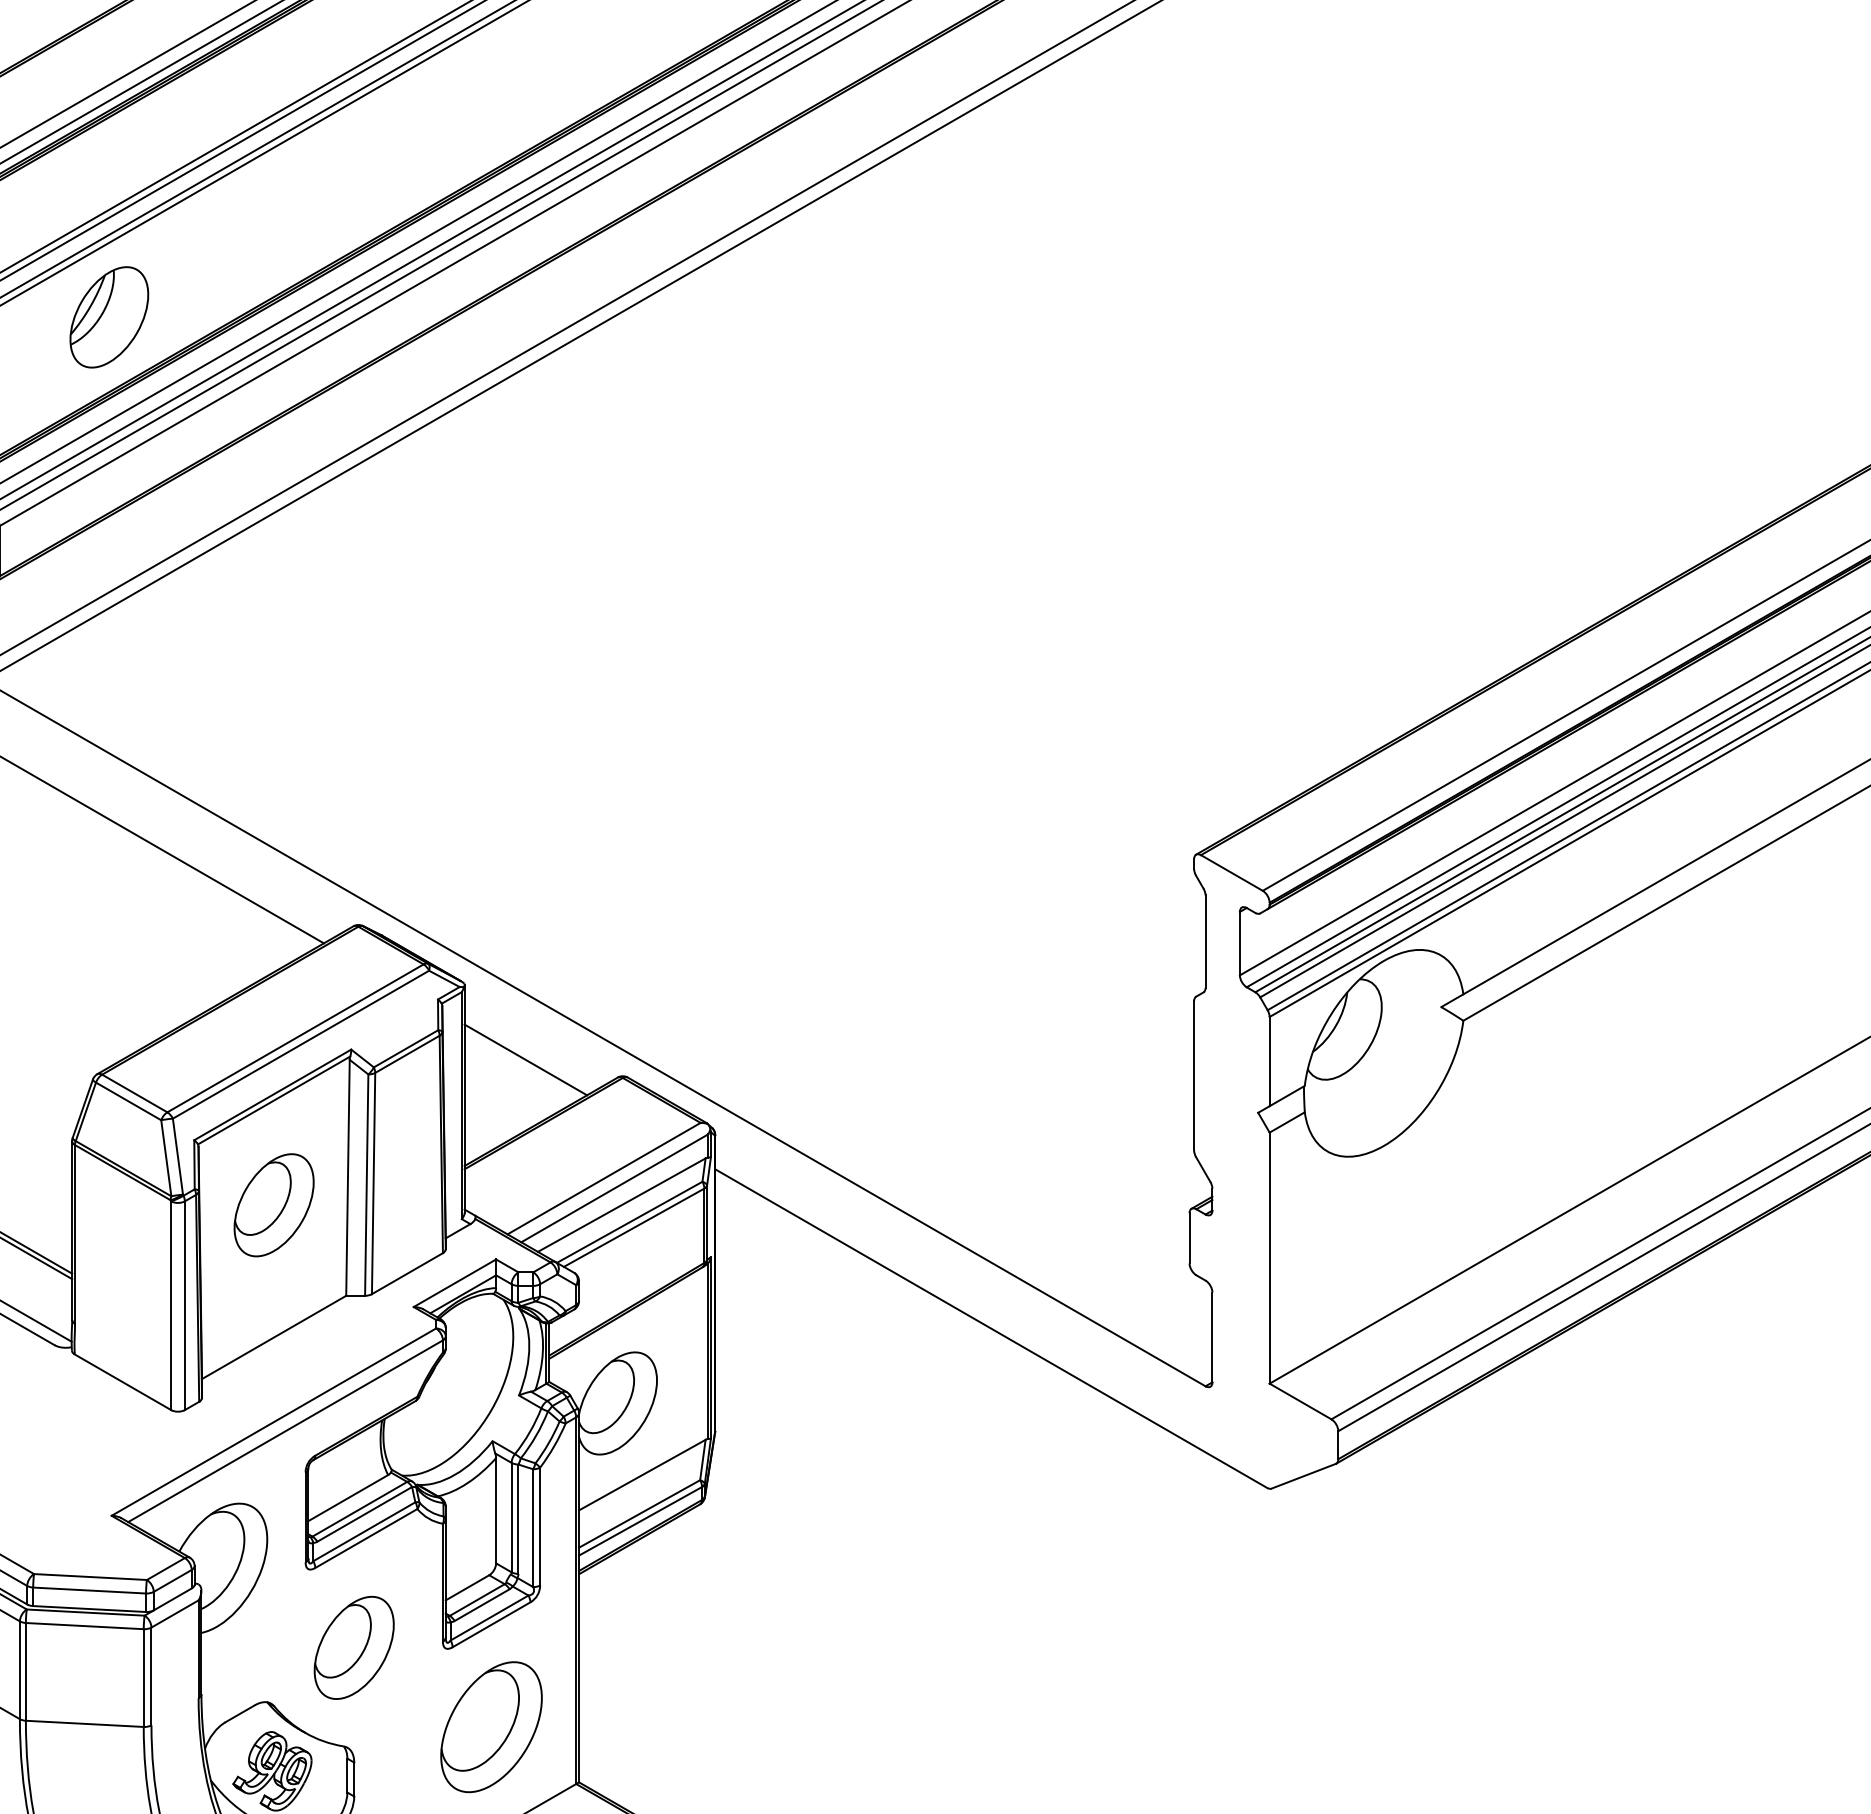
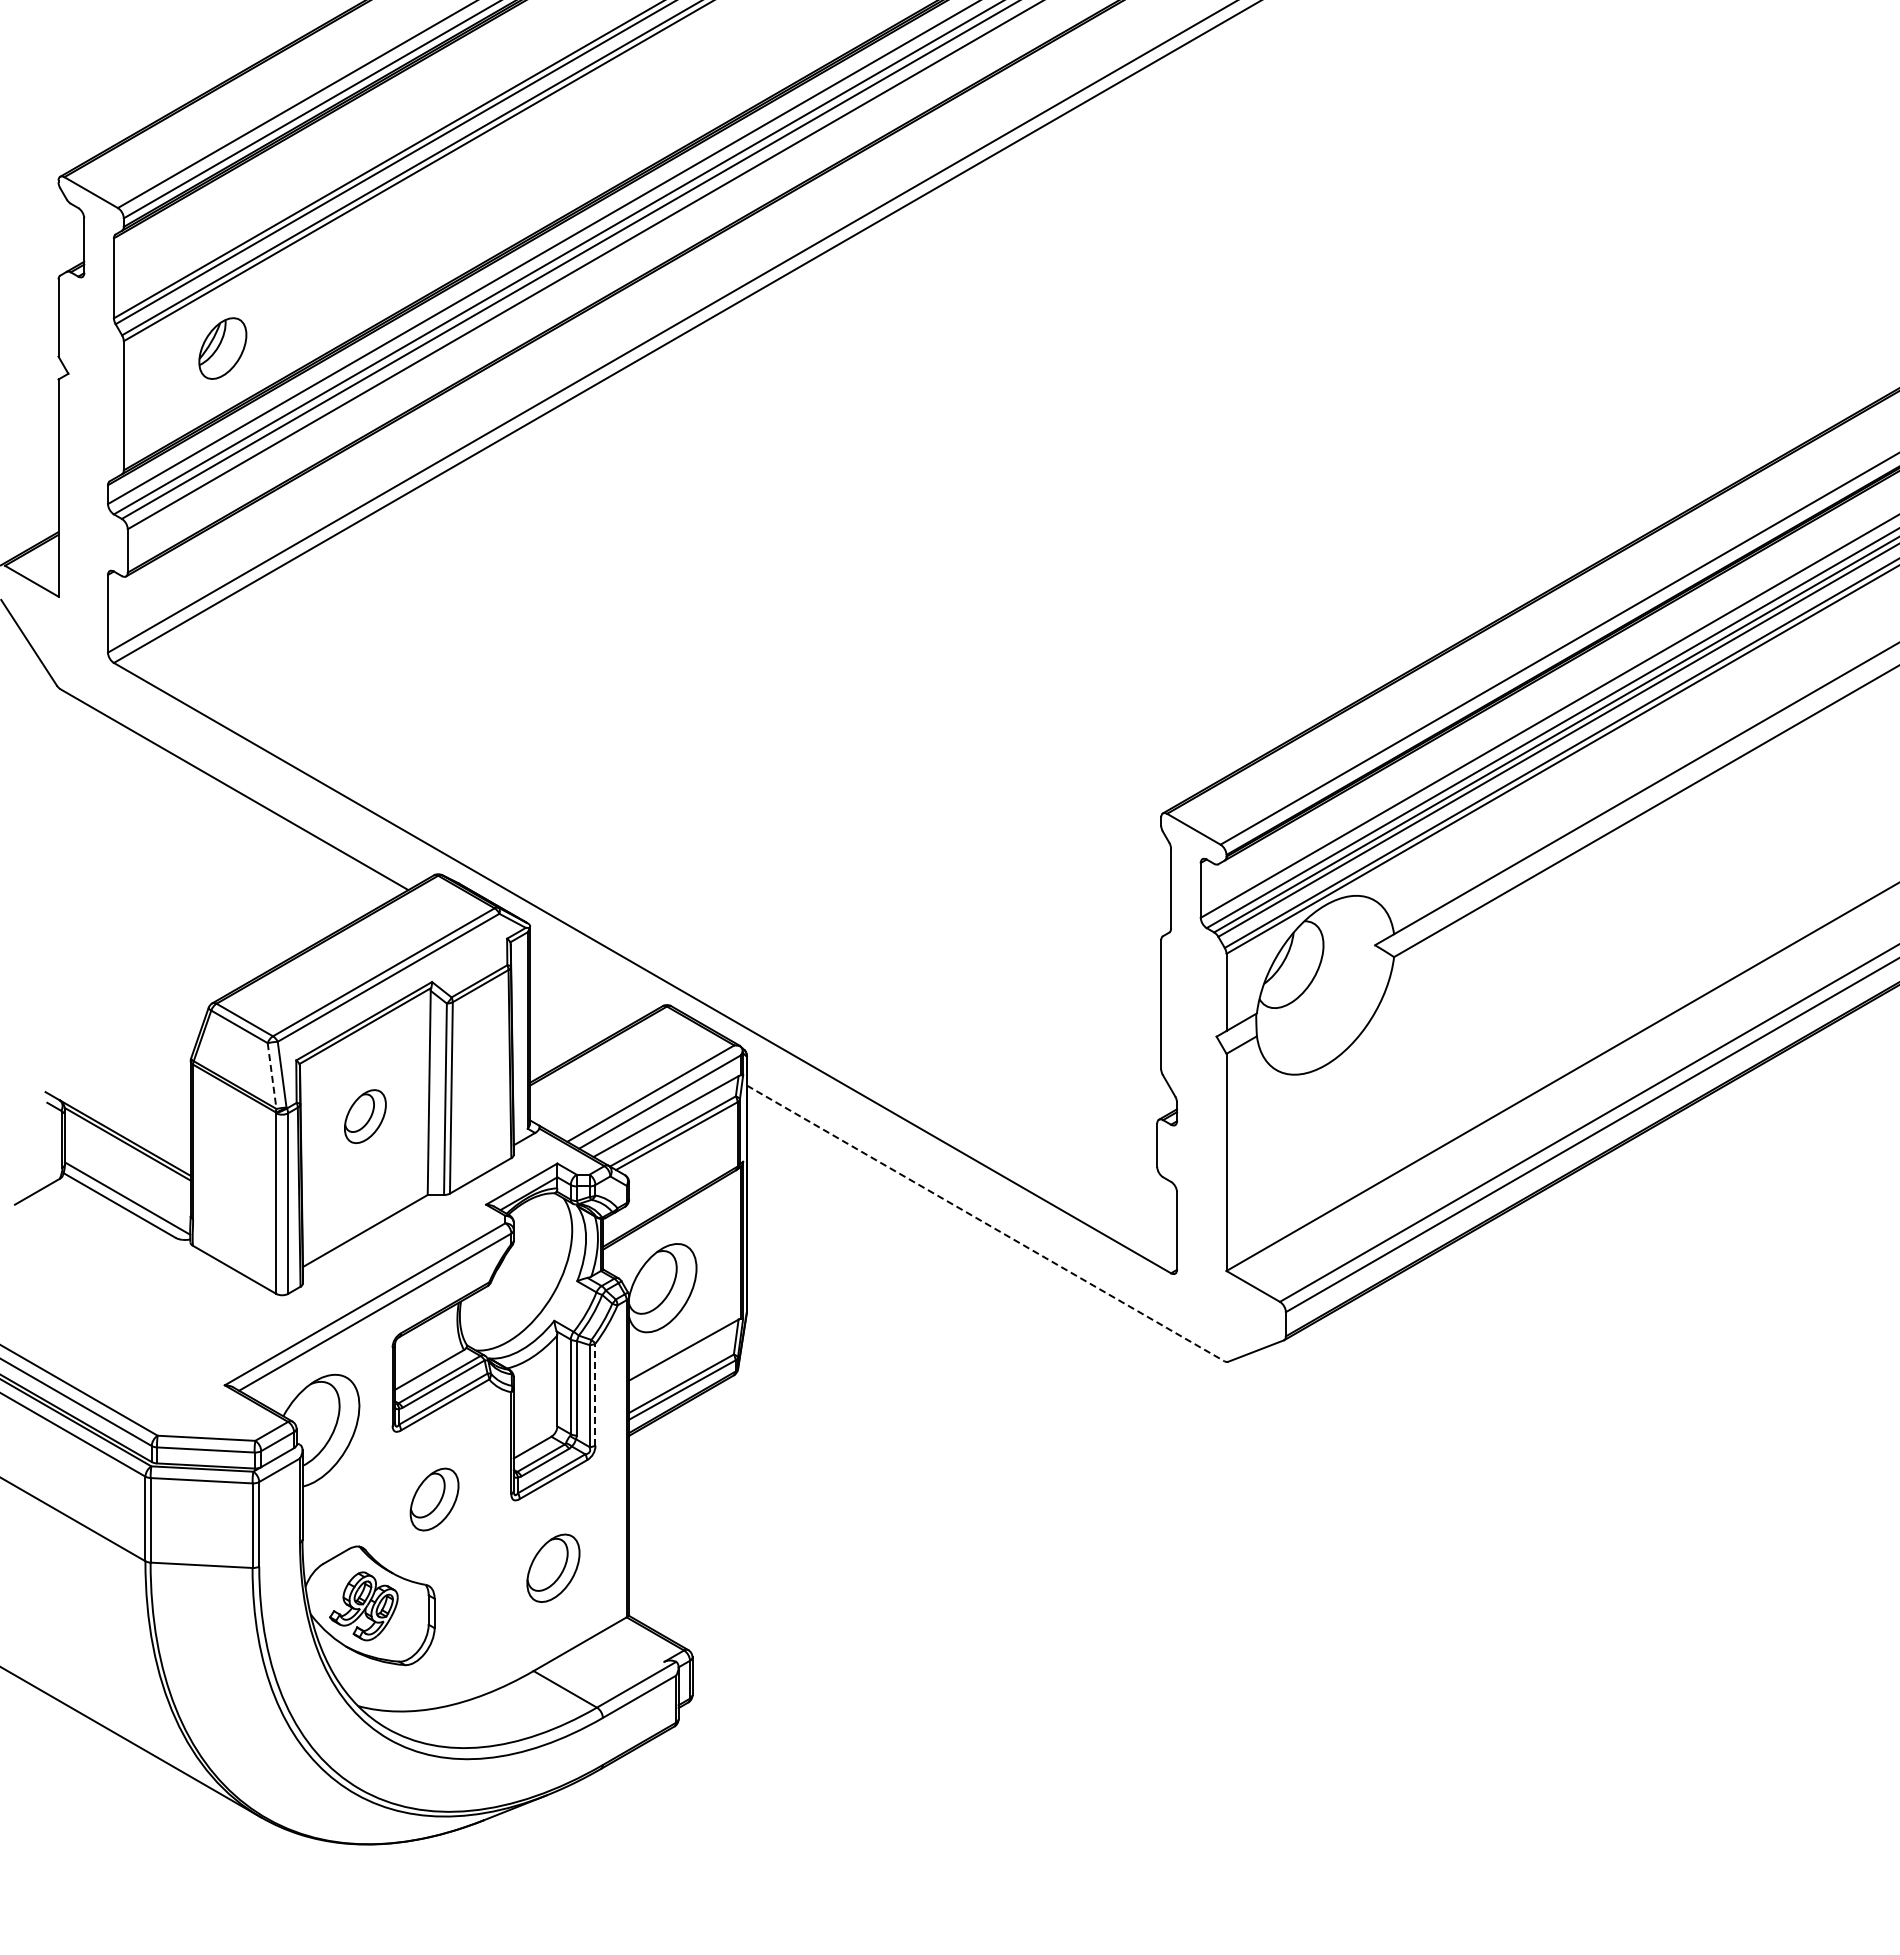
part: (108, 317) -> (222, 348), size x0.7
line: (526, 1059) -> (583, 990), removed
line: (166, 1158) -> (272, 1076), solid -> dashed
part: (274, 1205) -> (365, 1116), size x0.6
line: (991, 1328) -> (985, 1223), solid -> dashed
line: (540, 1526) -> (595, 1394), solid -> dashed
part: (354, 1647) -> (434, 1499), size x0.7
part: (491, 1727) -> (553, 1568), size x0.6

